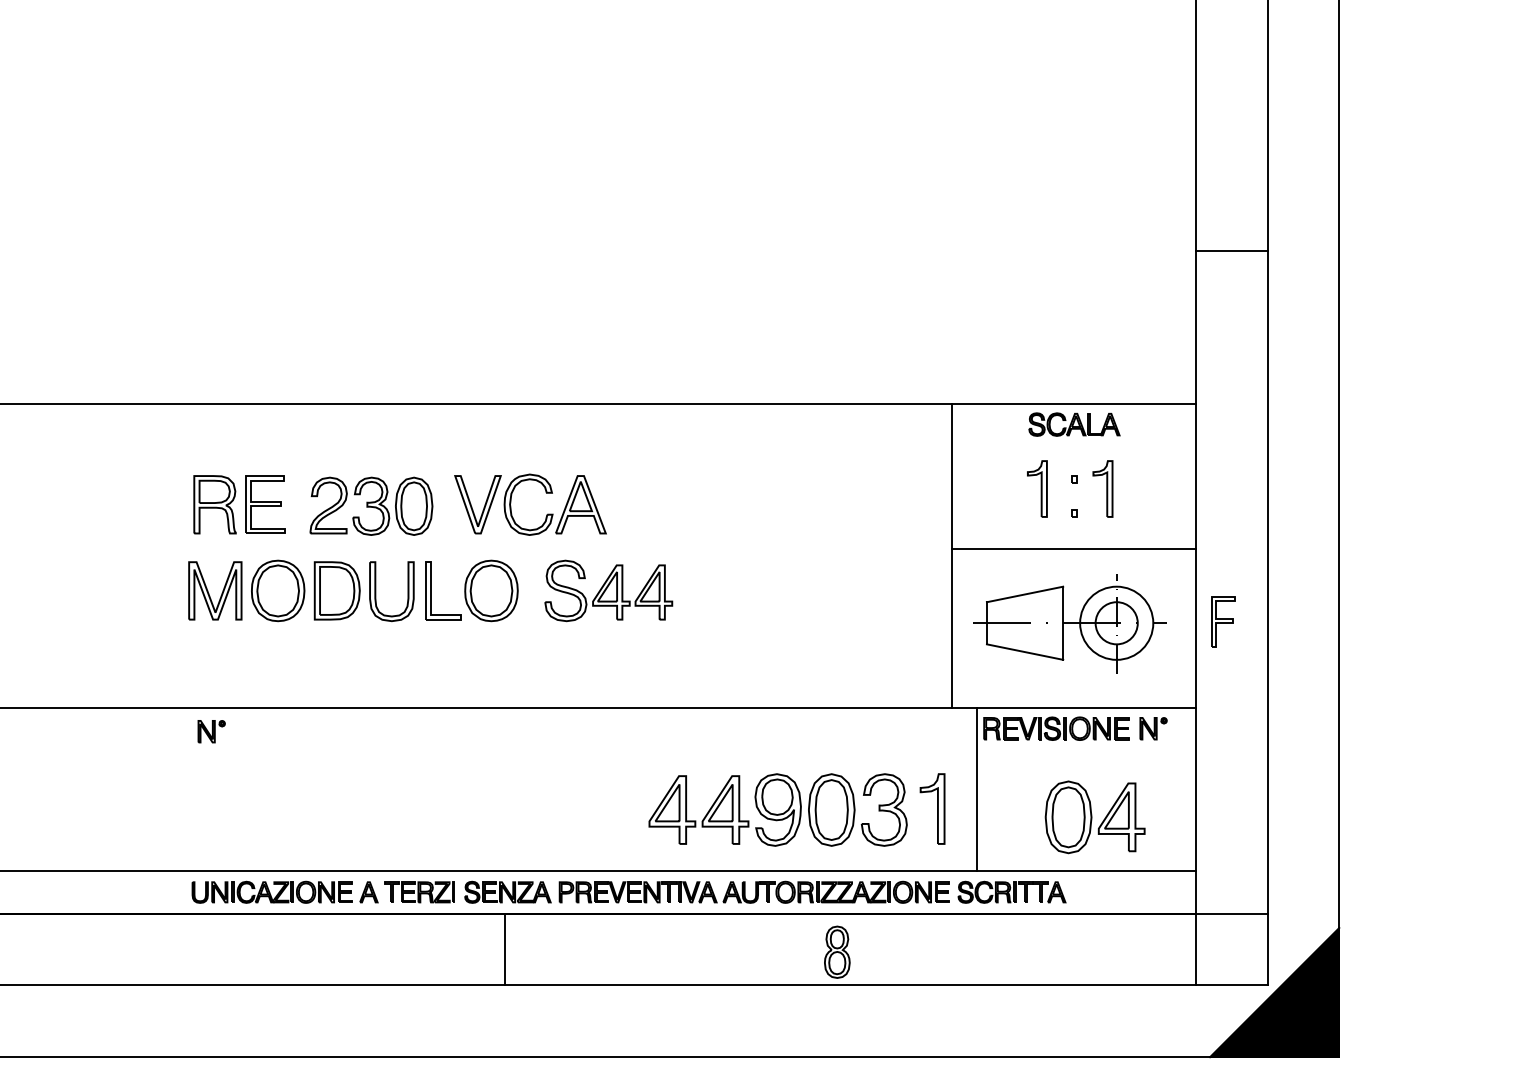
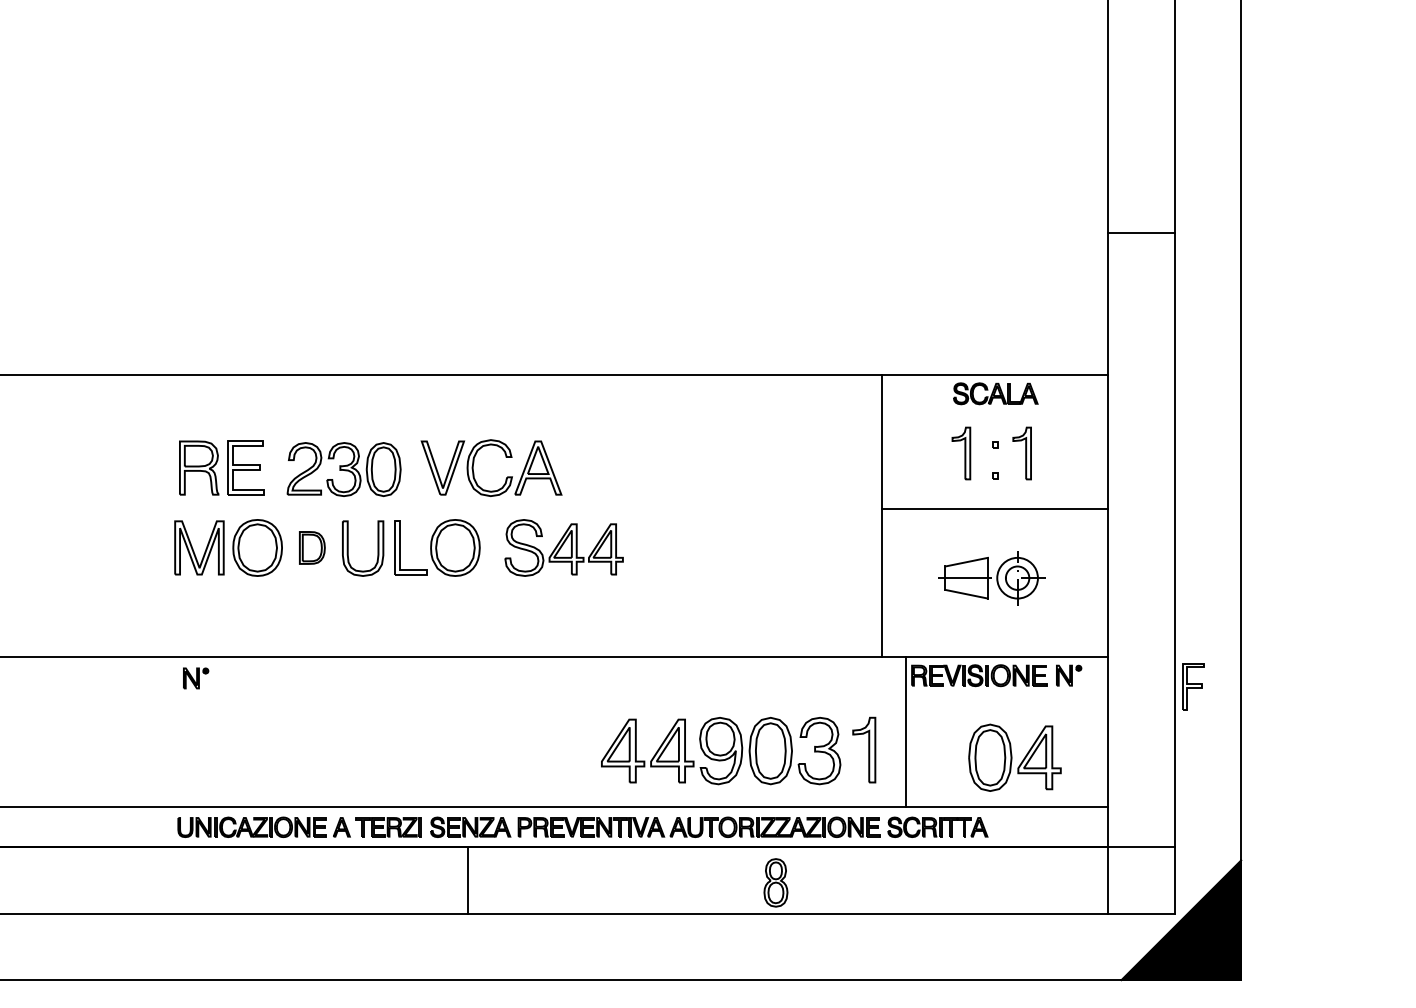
part: (336, 590) -> (311, 547), size x0.6
part: (1223, 621) -> (1193, 686), moved
part: (1069, 623) -> (991, 578), size x0.6

